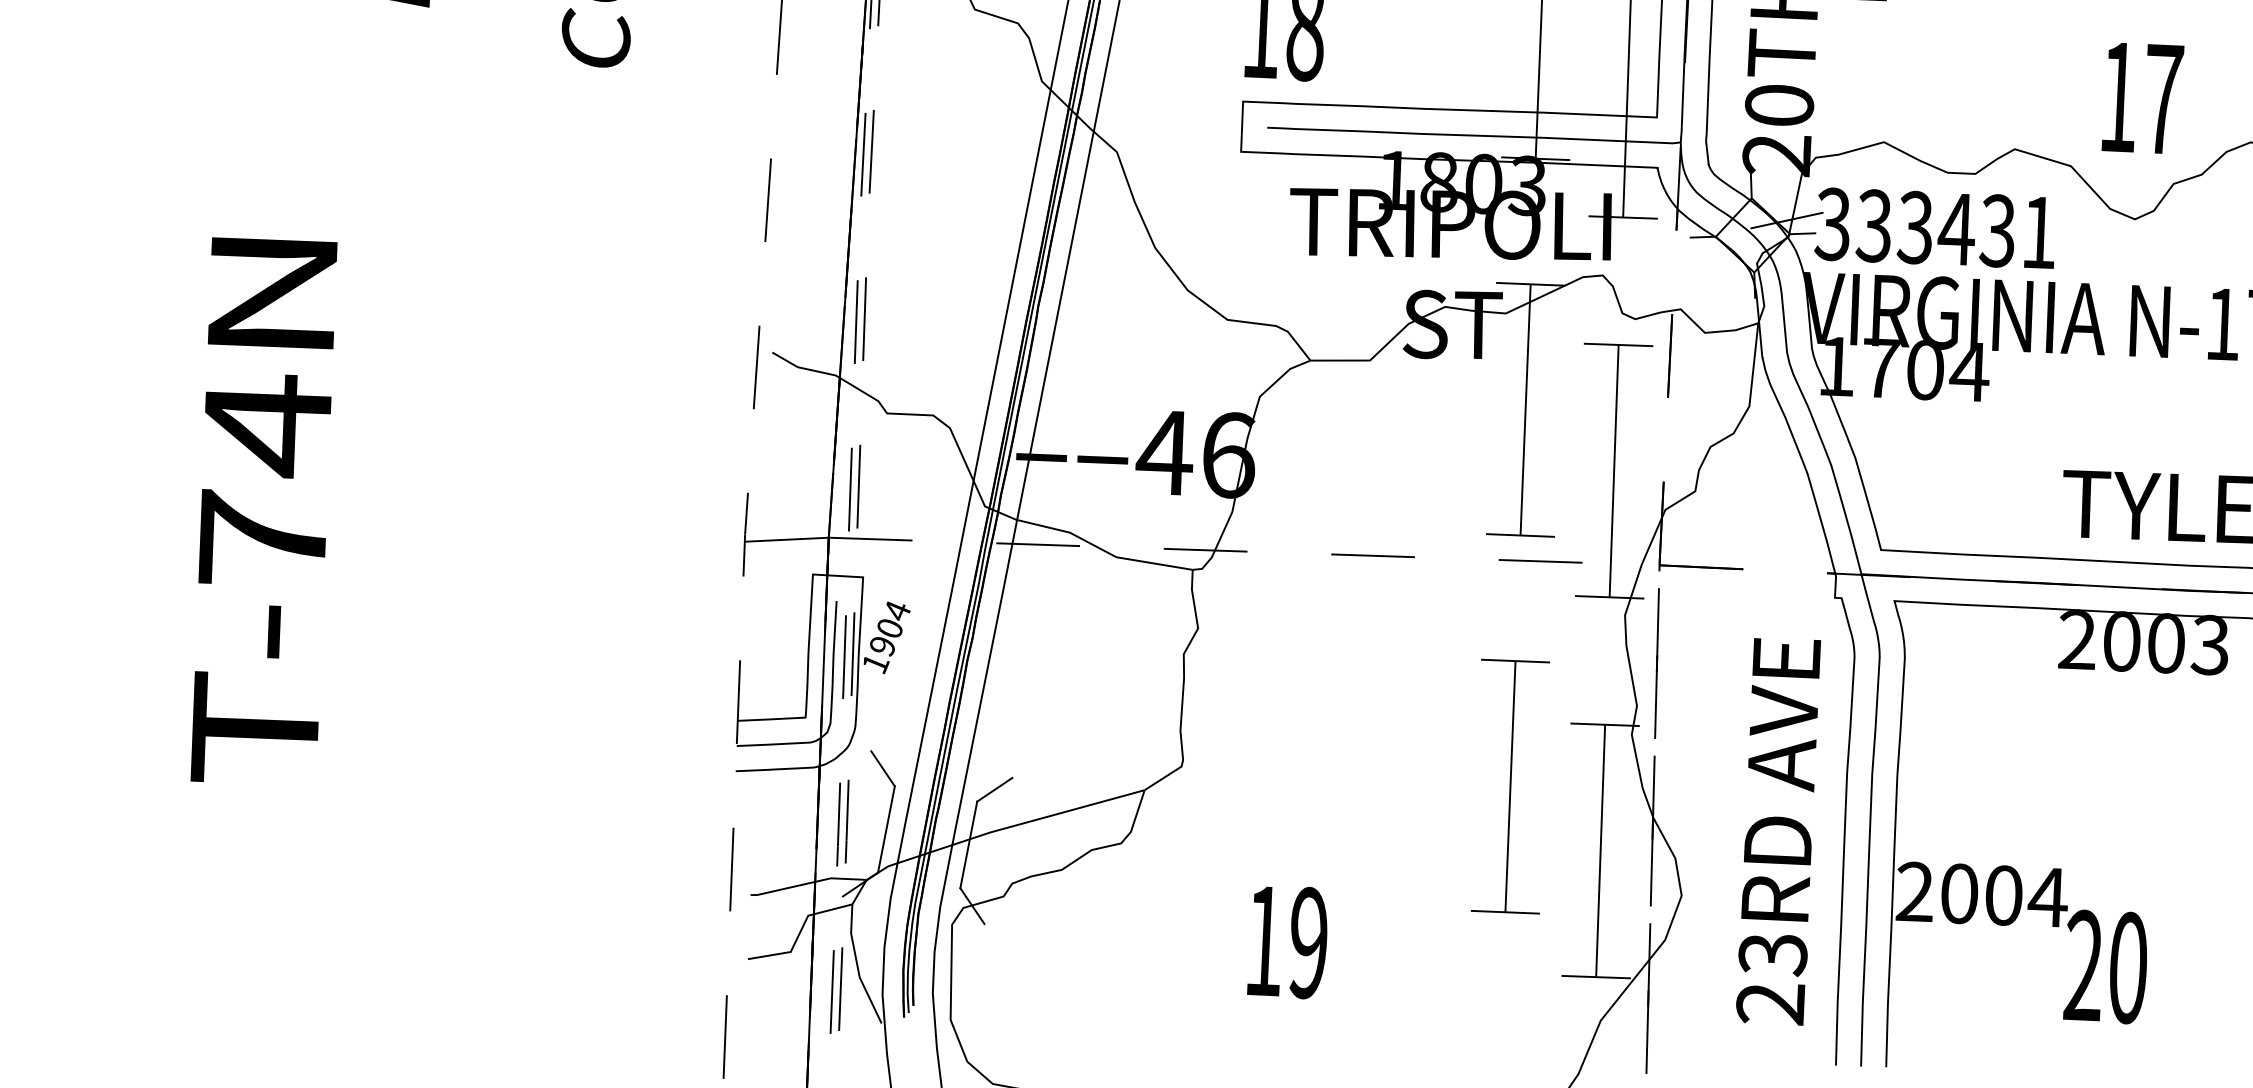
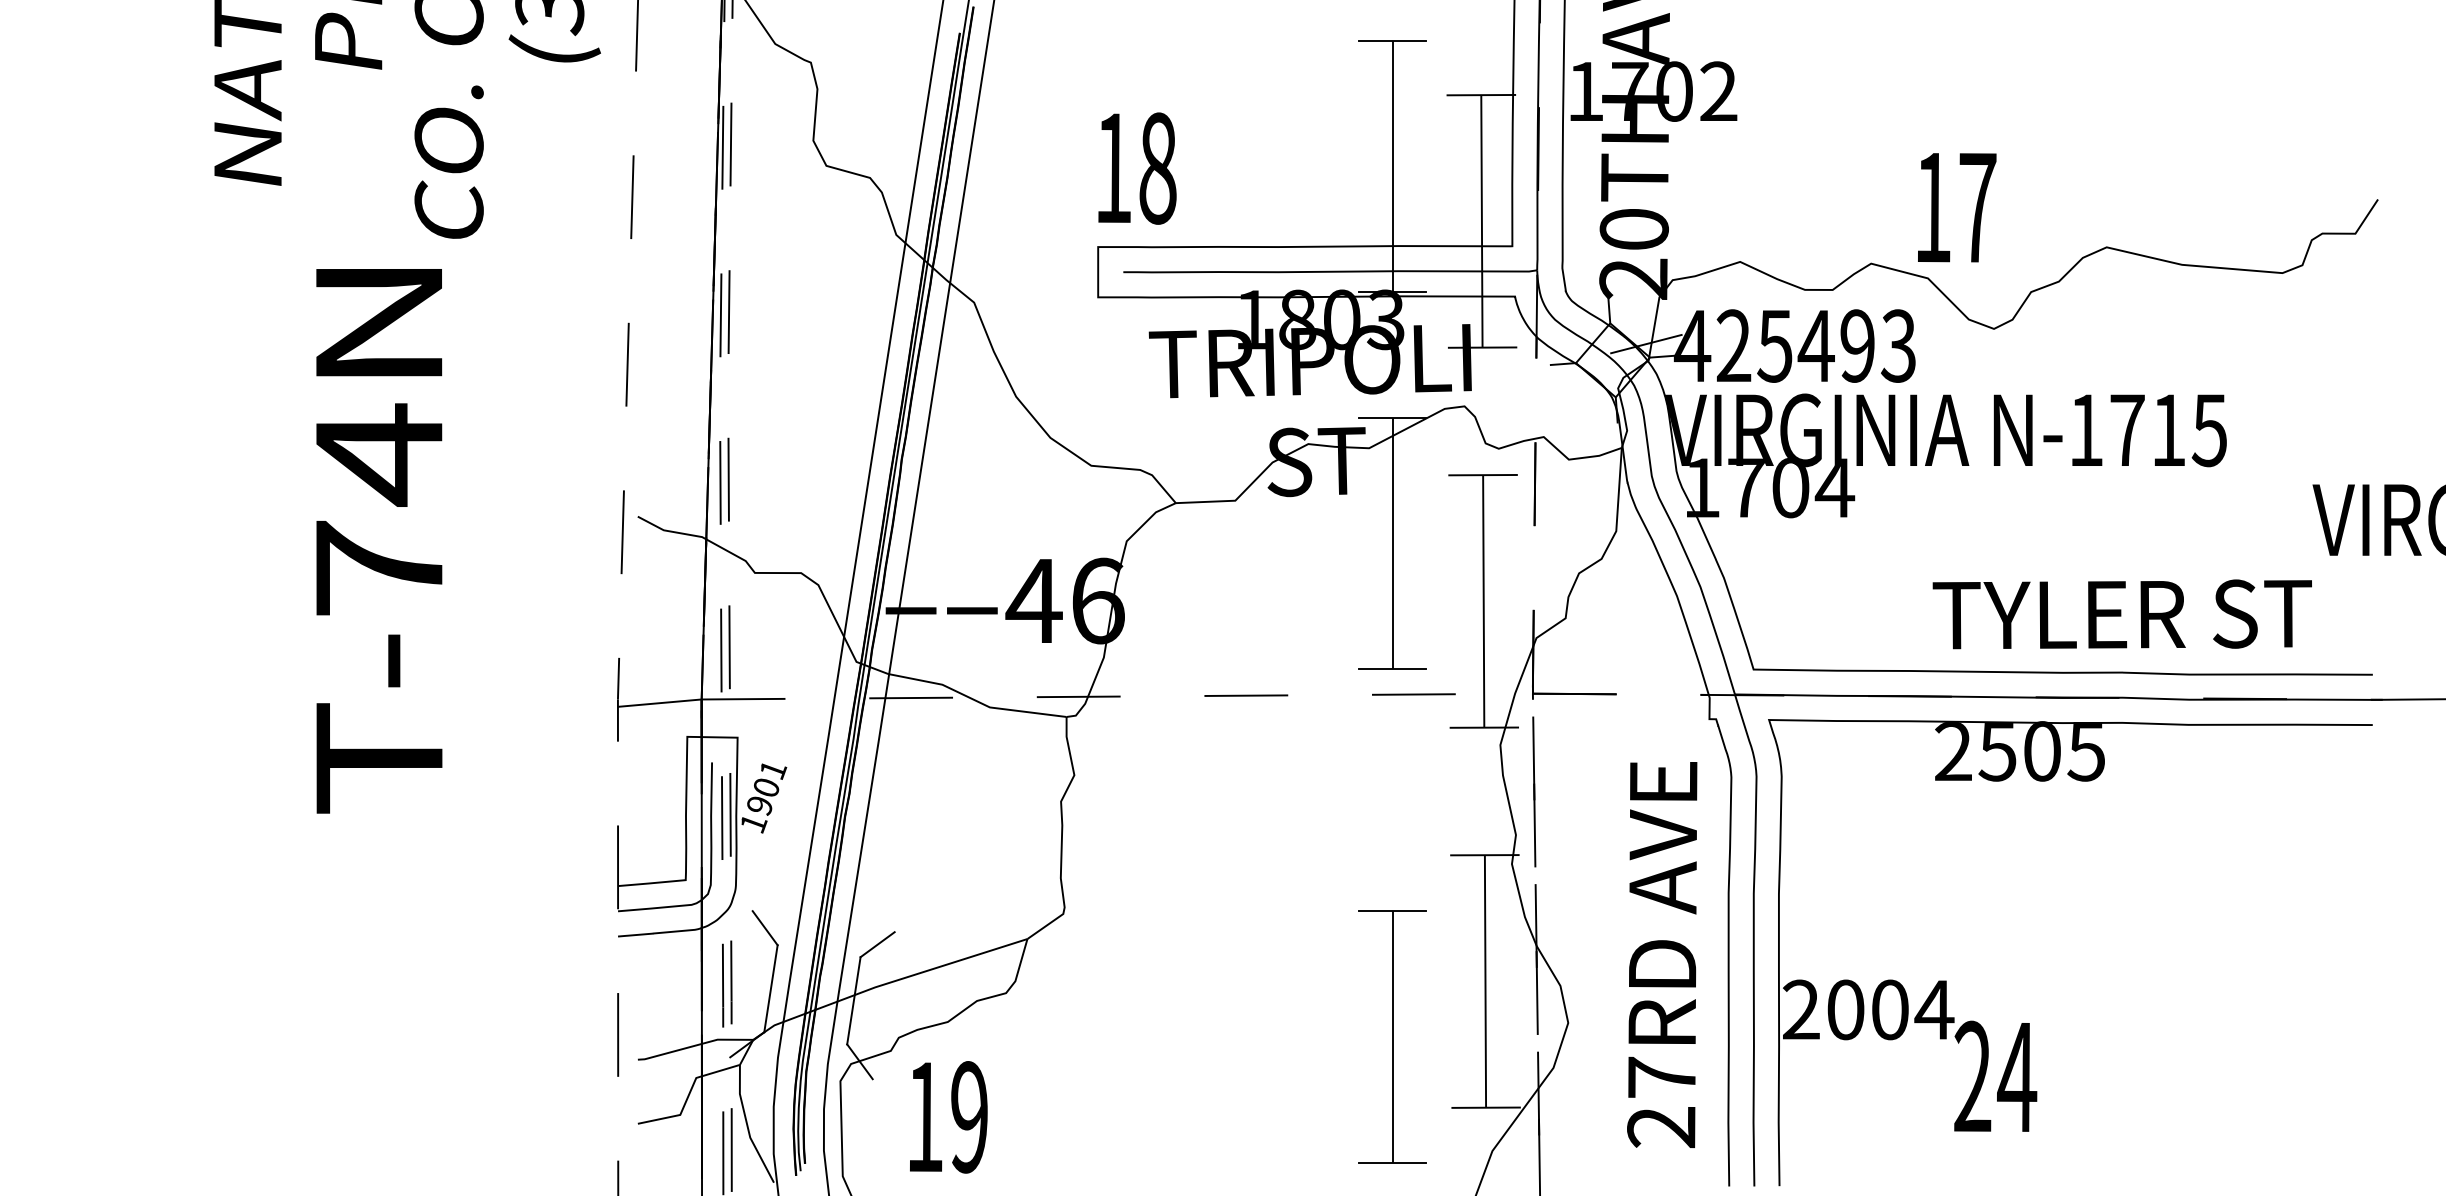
text: (2143, 98) -> (1957, 207), moved
text: (1934, 227) -> (1794, 345), 333431 -> 425493
text: (264, 512) -> (379, 541), moved
text: (898, 610) -> (774, 769), 1904 -> 1901
text: (2165, 643) -> (2041, 751), 2003 -> 2505
part: (1510, 786) -> (1392, 1036), moved
text: (1287, 942) -> (948, 1117), moved
text: (1772, 953) -> (1661, 1077), 23RD -> 27RD
text: (2128, 968) -> (2017, 1077), 20 -> 24

